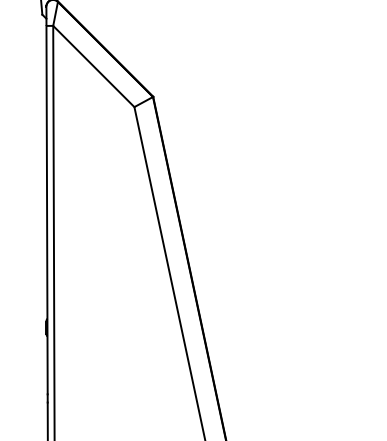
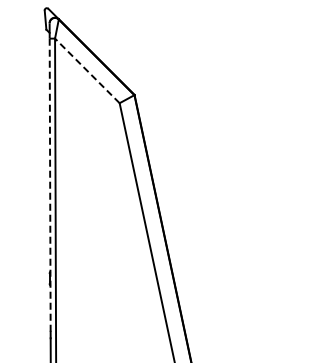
line: (94, 65) -> (87, 70), solid -> dashed
line: (47, 210) -> (50, 185), solid -> dashed

